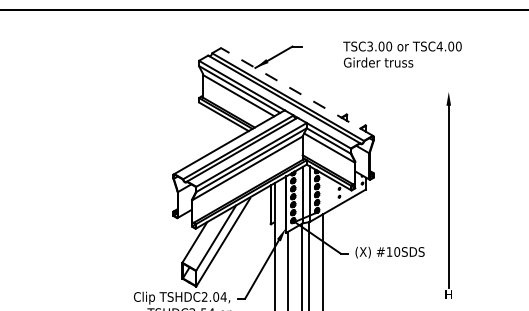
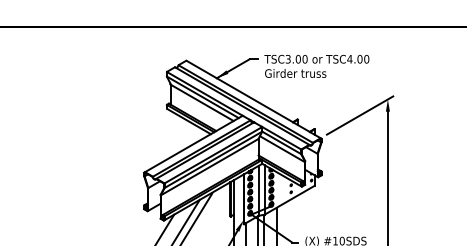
text: (402, 54) -> (316, 66), moved
line: (297, 91) -> (254, 99), dashed -> solid
line: (416, 109) -> (359, 115), added

